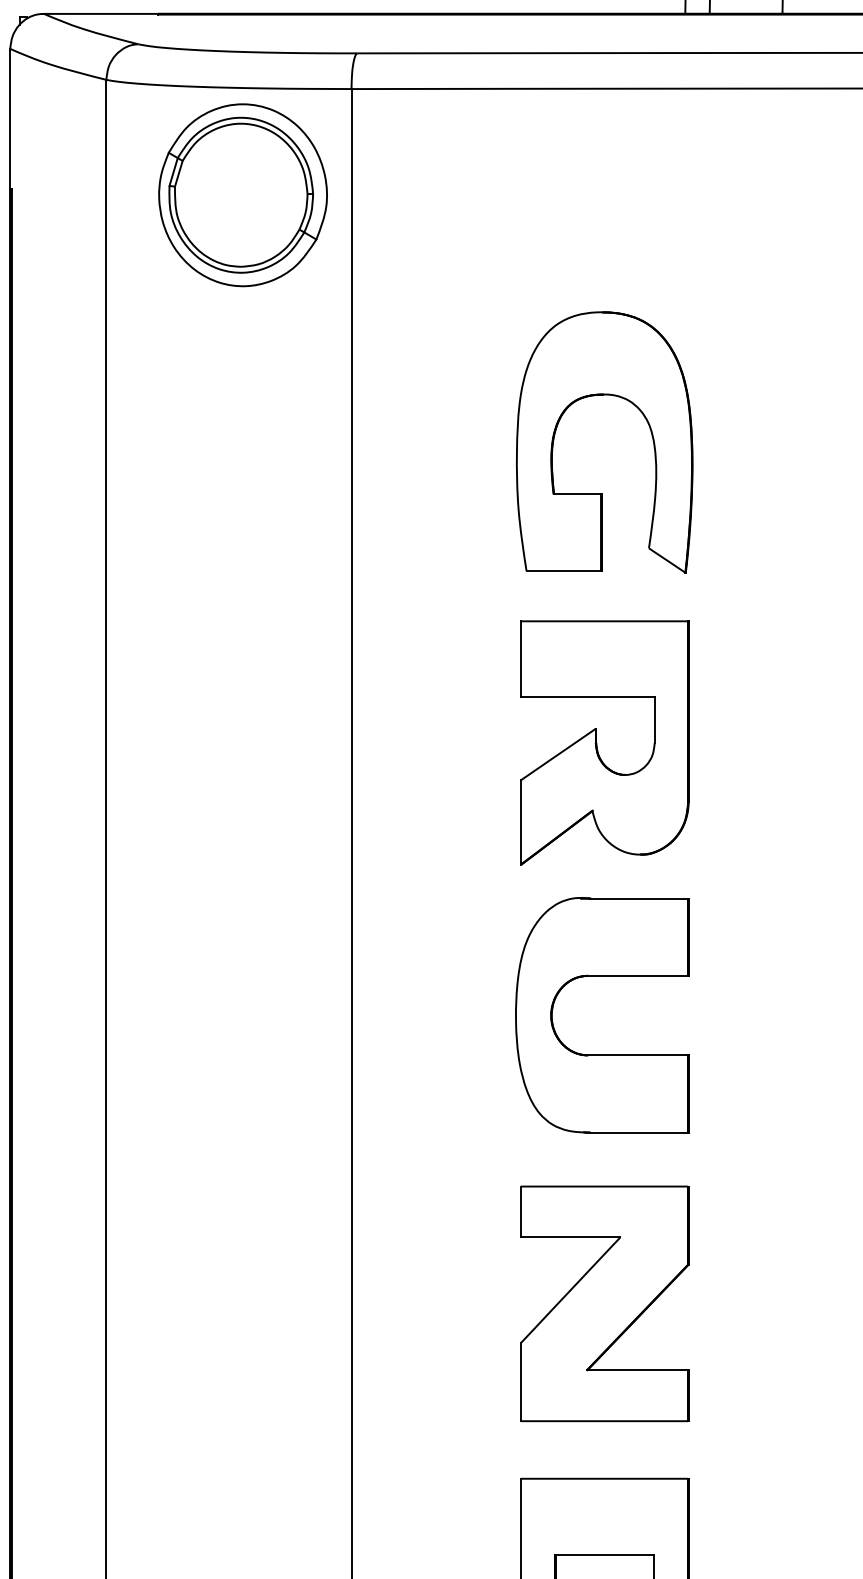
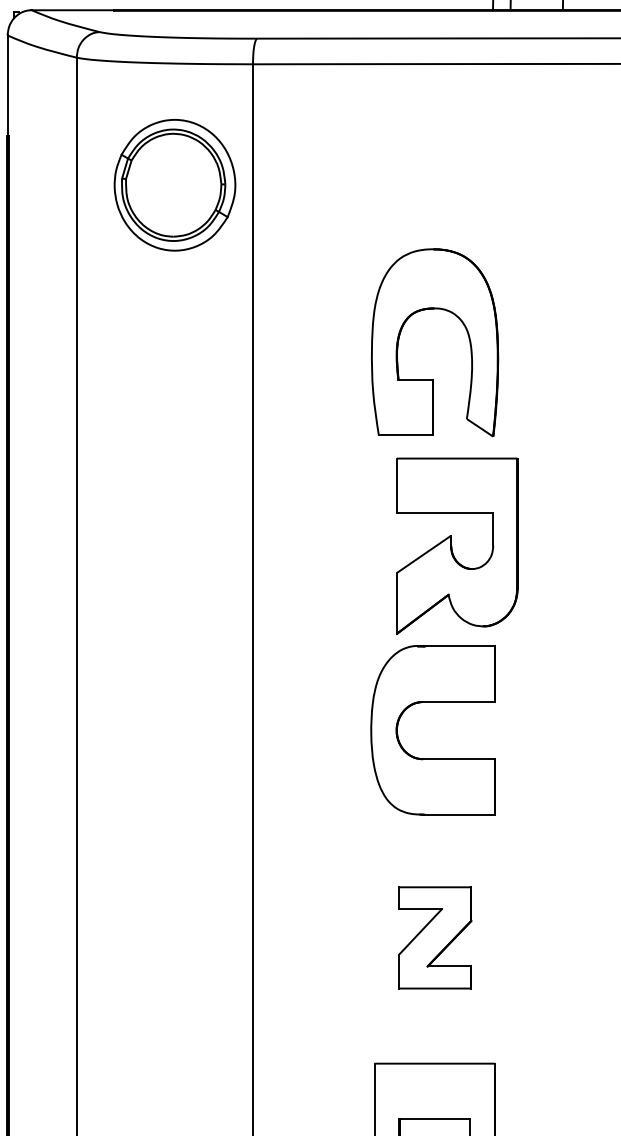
part: (242, 195) -> (174, 185), moved
part: (644, 418) -> (463, 325), moved
part: (597, 743) -> (452, 546), moved
part: (604, 1303) -> (434, 937), size x0.6

